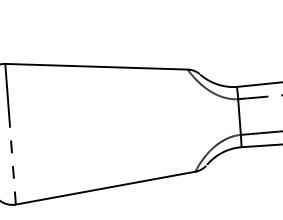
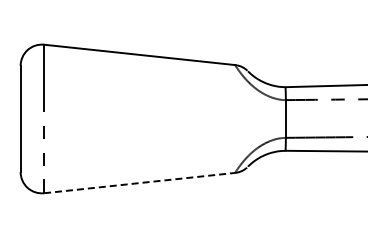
line: (106, 188) -> (140, 183), solid -> dashed

